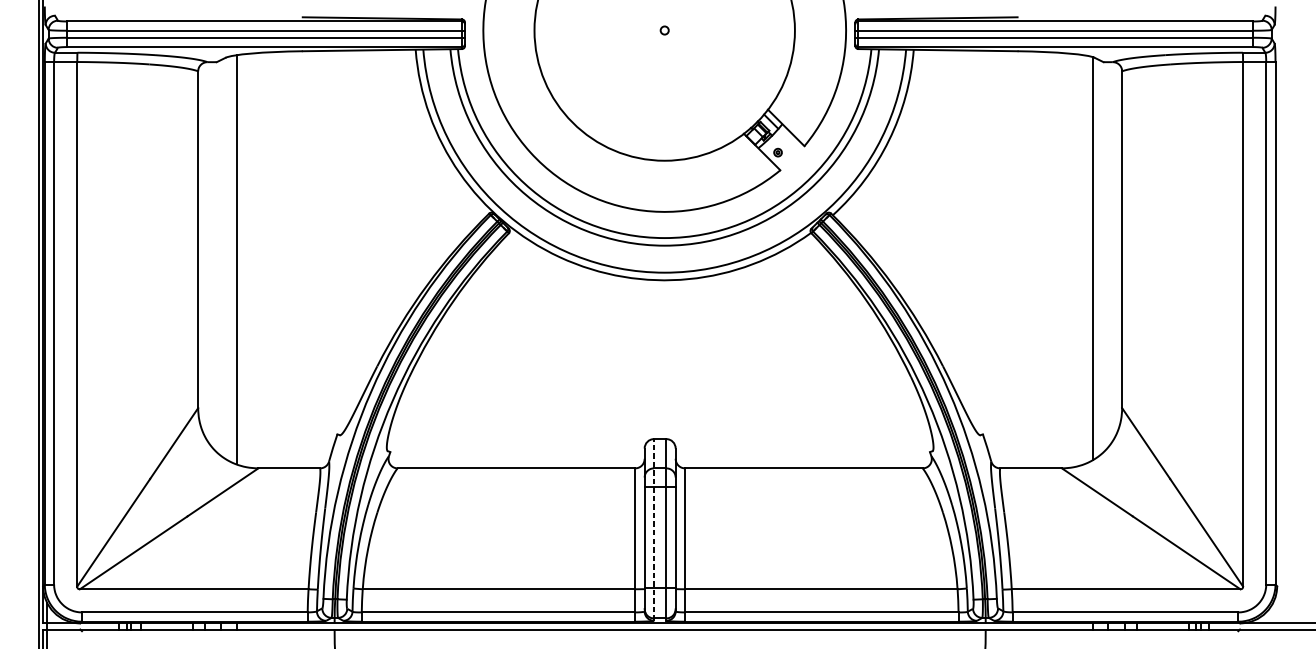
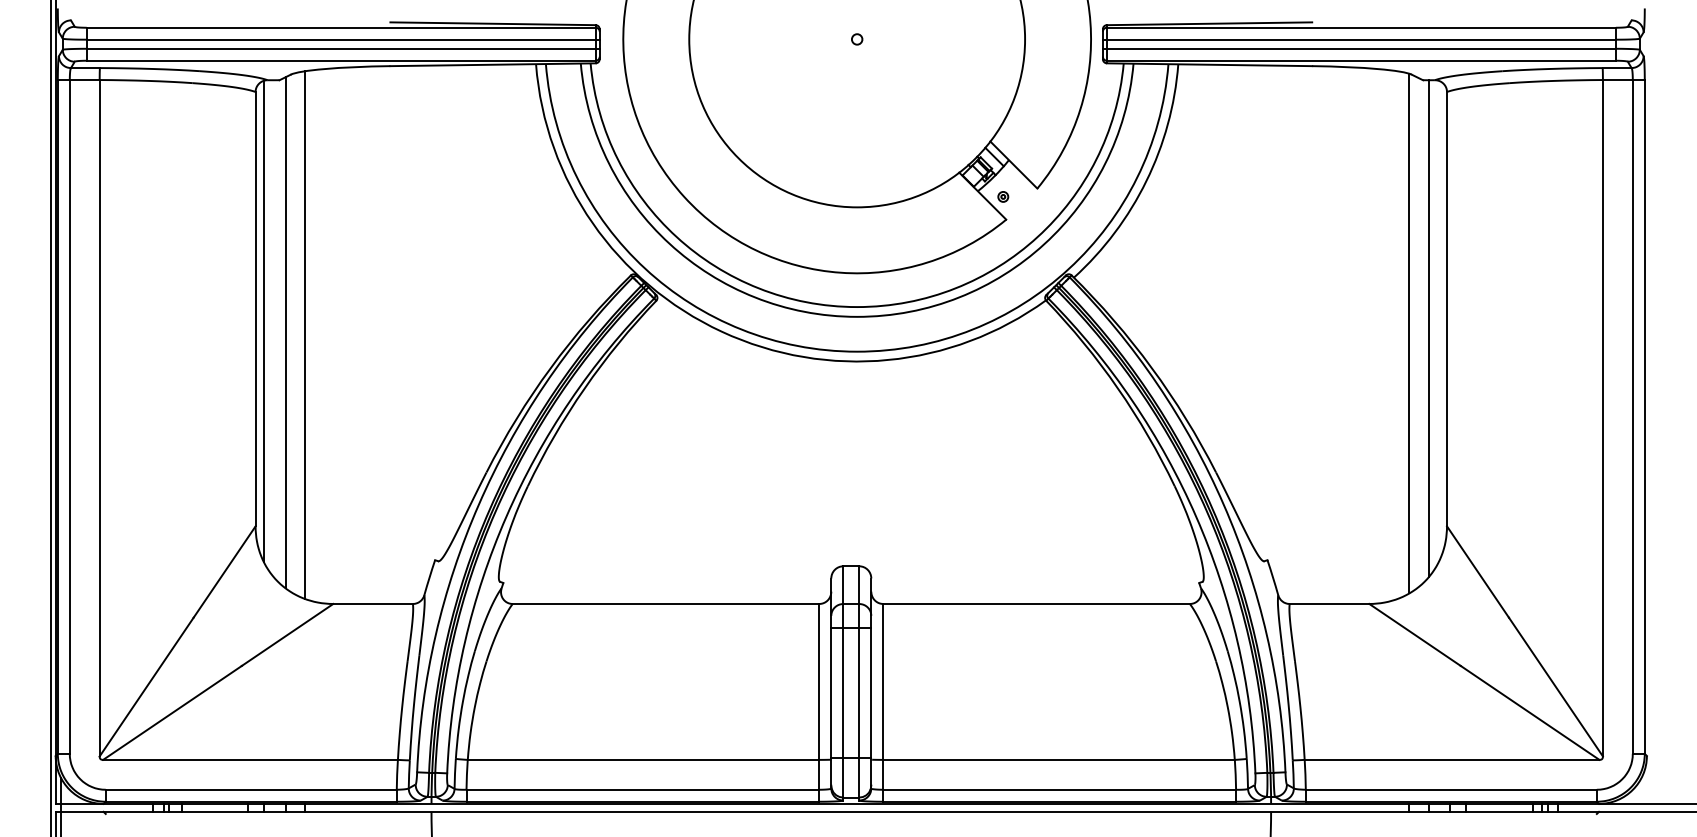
line: (205, 249) -> (264, 321), added
line: (1107, 254) -> (1428, 328), added
line: (221, 257) -> (285, 332), added
line: (654, 529) -> (843, 682), dashed -> solid

